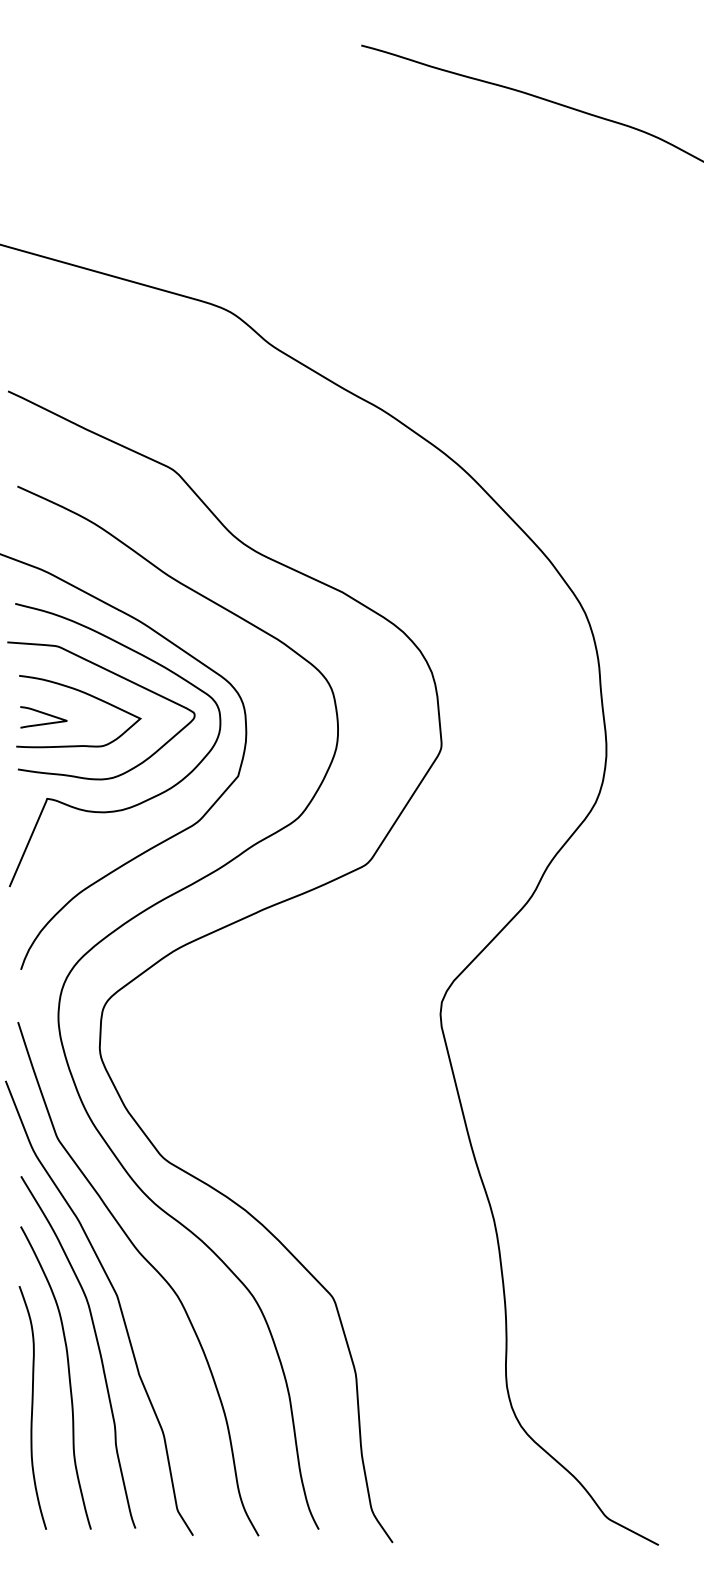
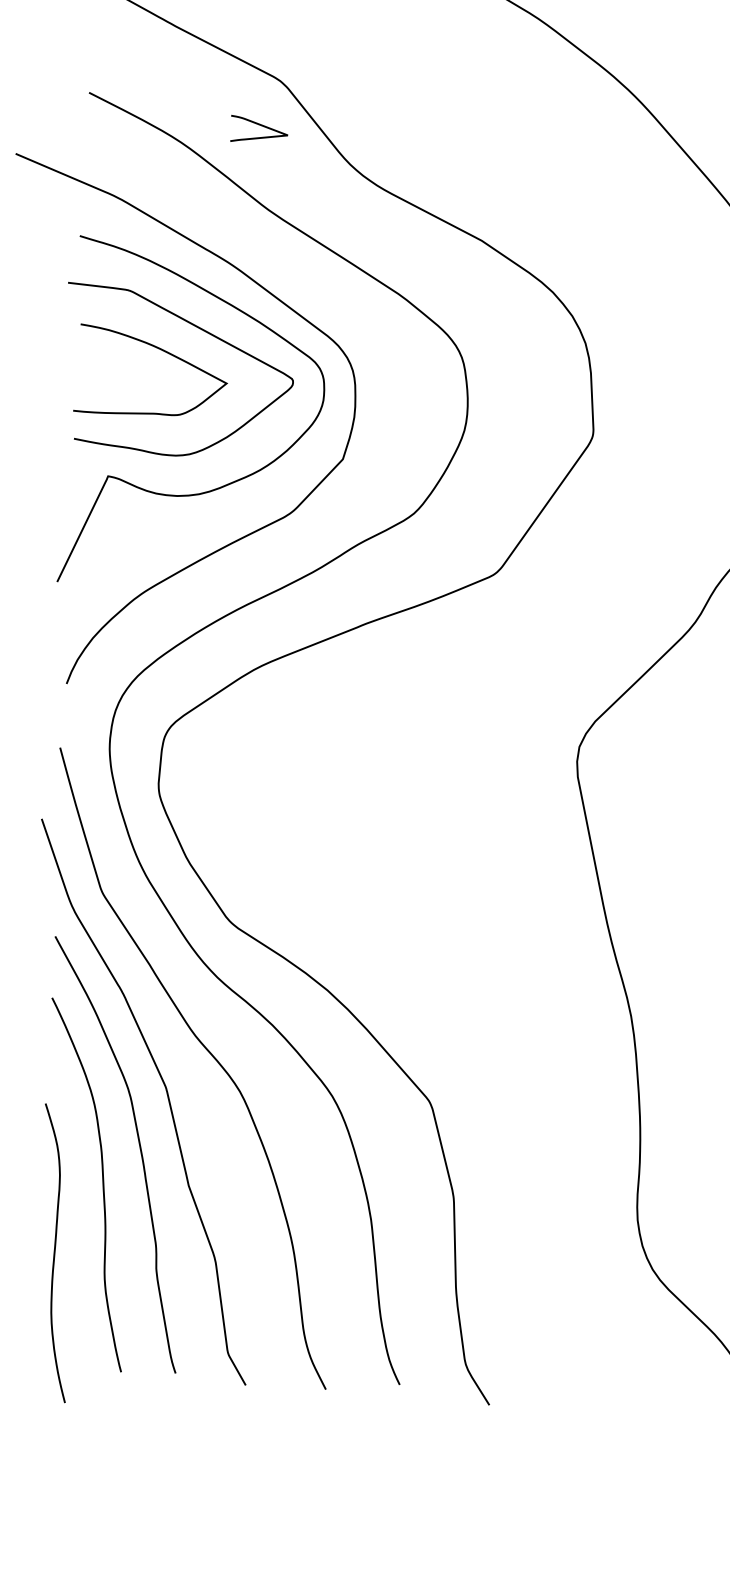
curve: (44, 714) -> (260, 126), moved
curve: (32, 1407) -> (54, 1252), moved

